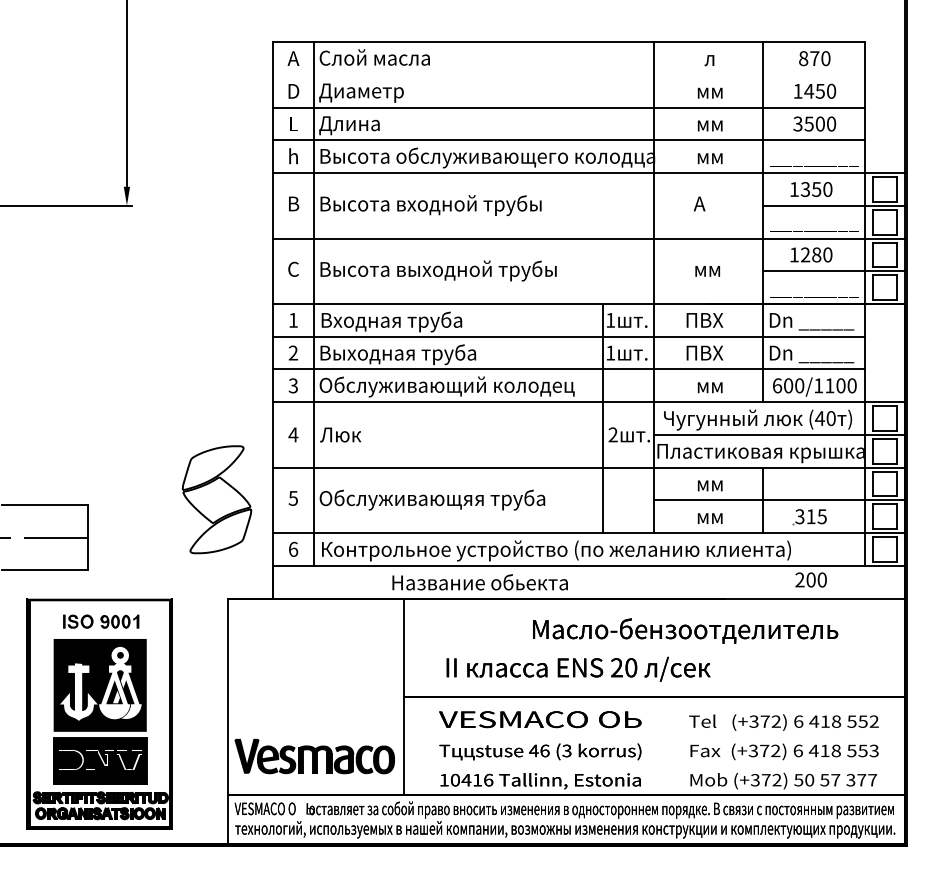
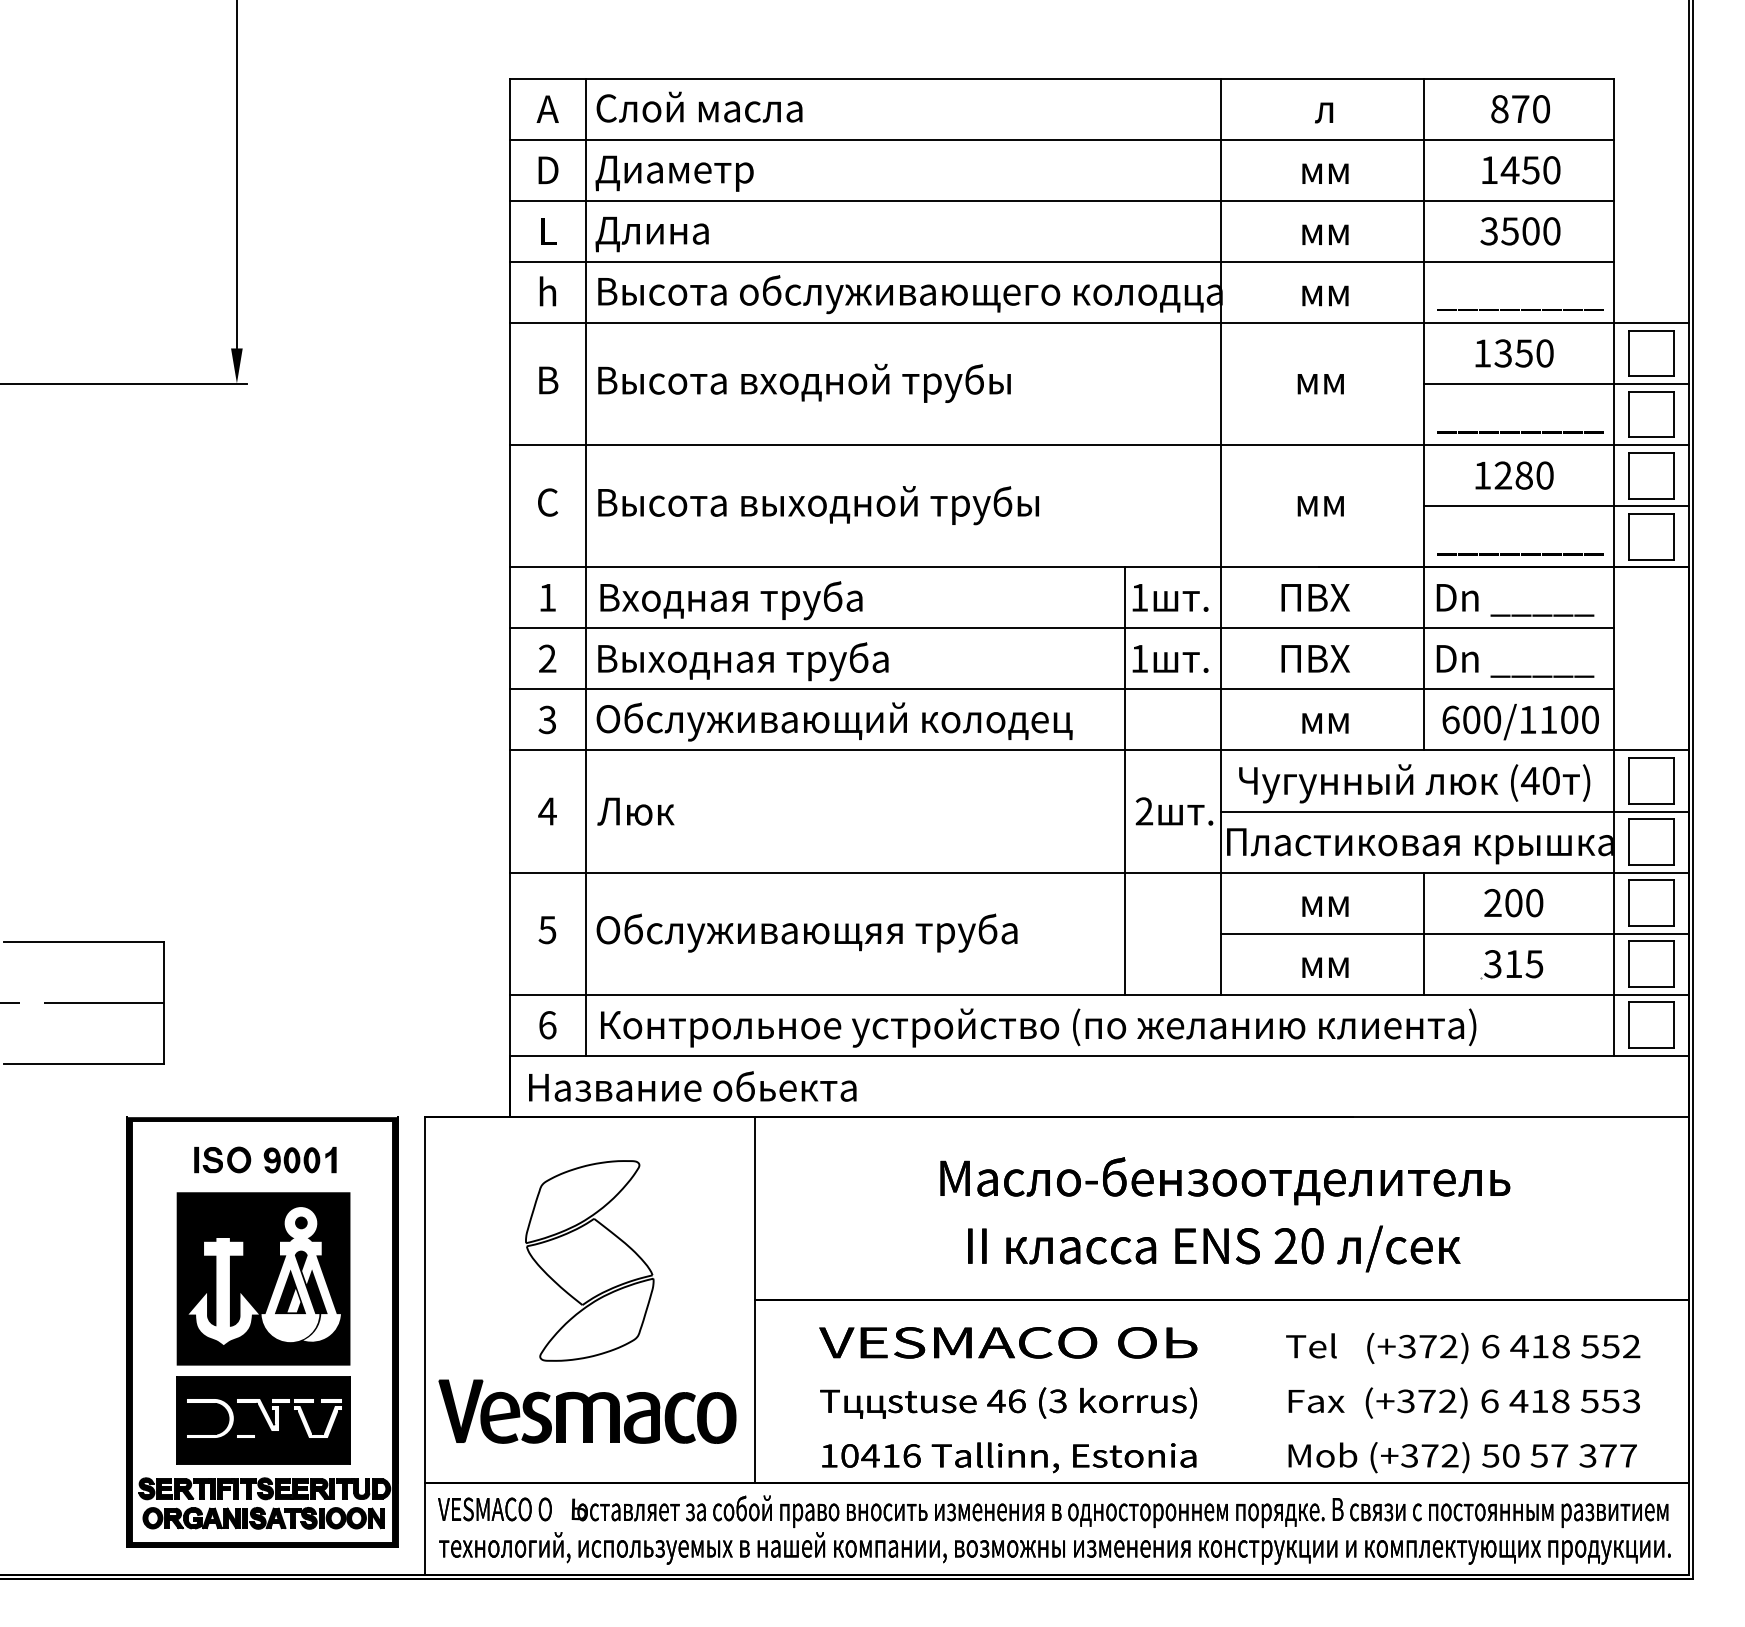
line: (568, 75) -> (1060, 140), added
text: (706, 203) -> (1318, 379), A -> мм
part: (217, 499) -> (590, 1260), moved
text: (810, 579) -> (1512, 902), moved
text: (479, 582) -> (691, 1086), moved
text: (685, 630) -> (1225, 1180), moved
text: (578, 668) -> (1214, 1247), moved
part: (99, 713) -> (262, 1331), moved

